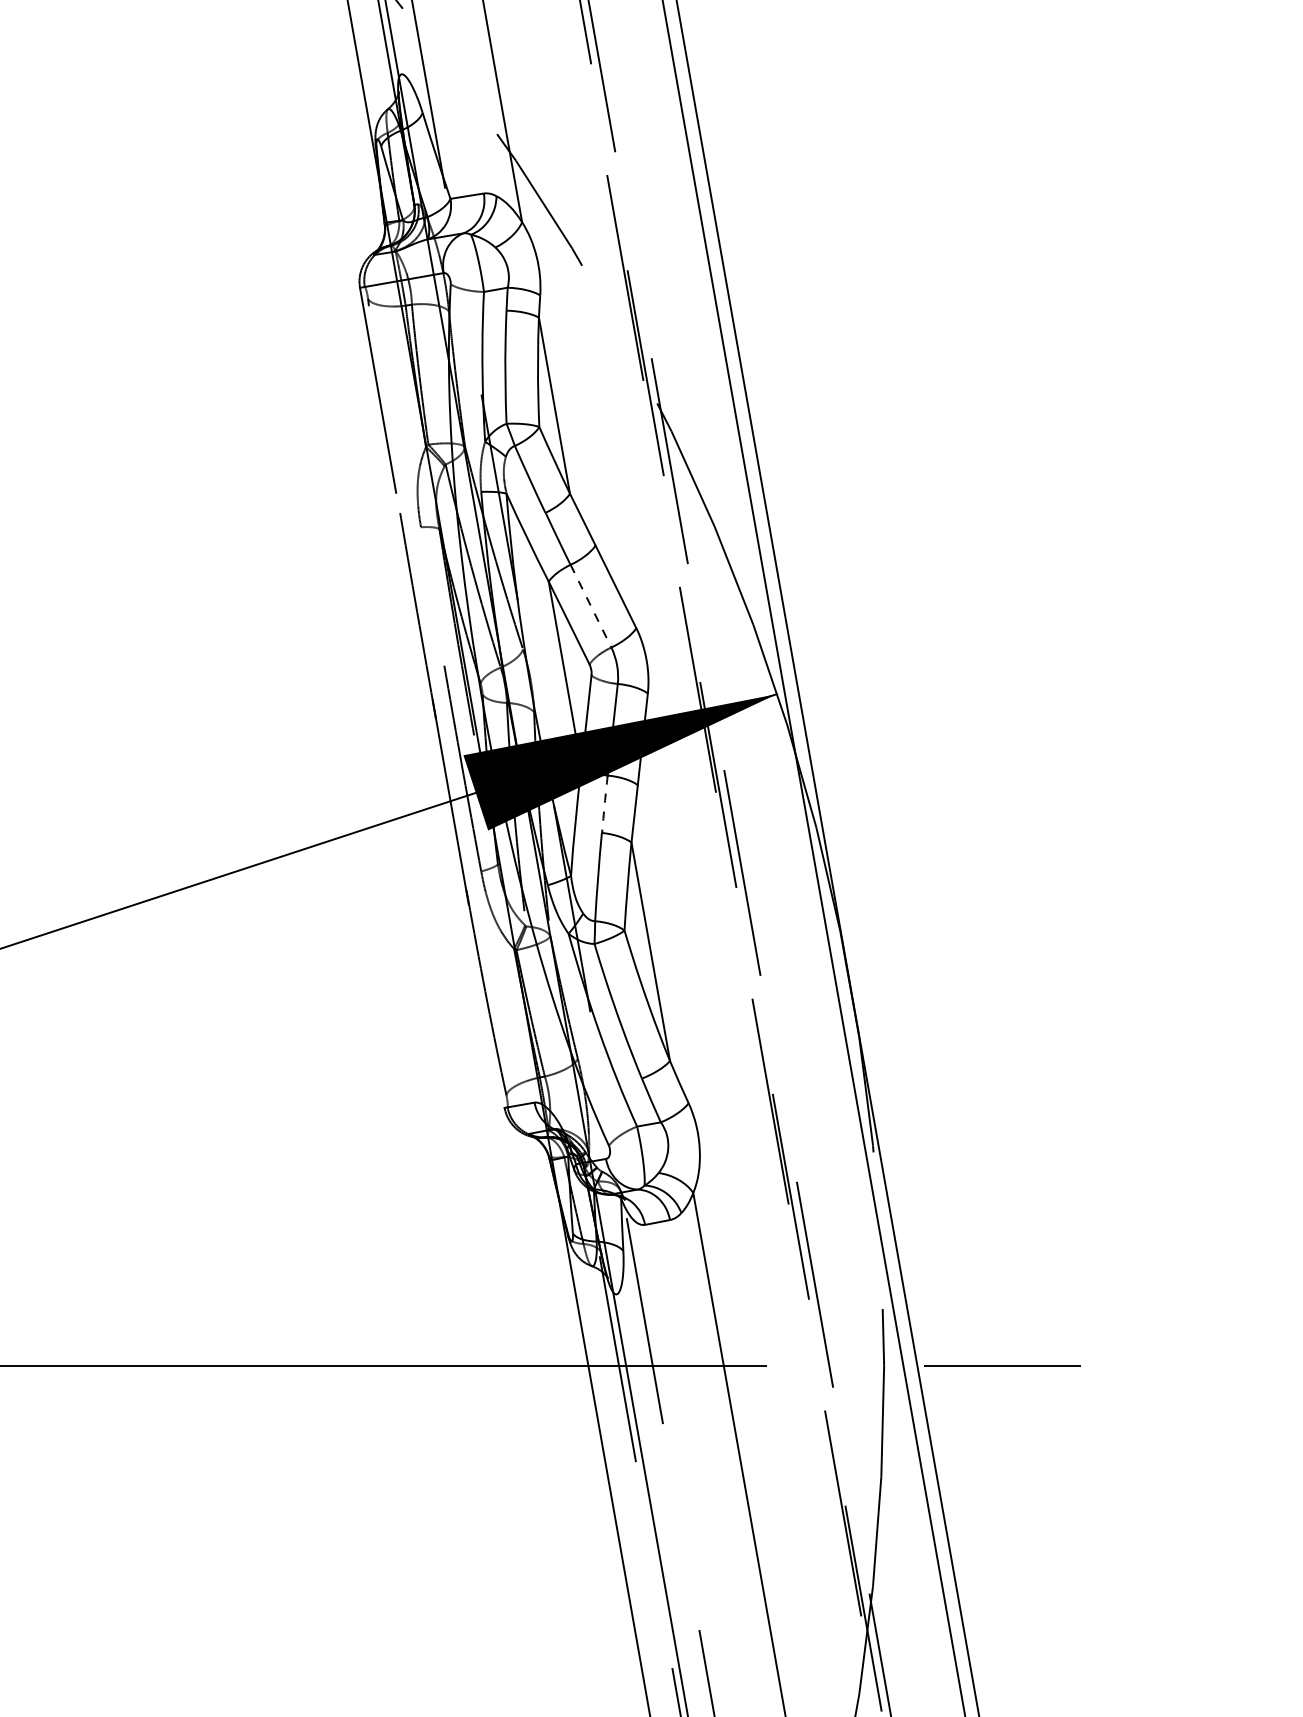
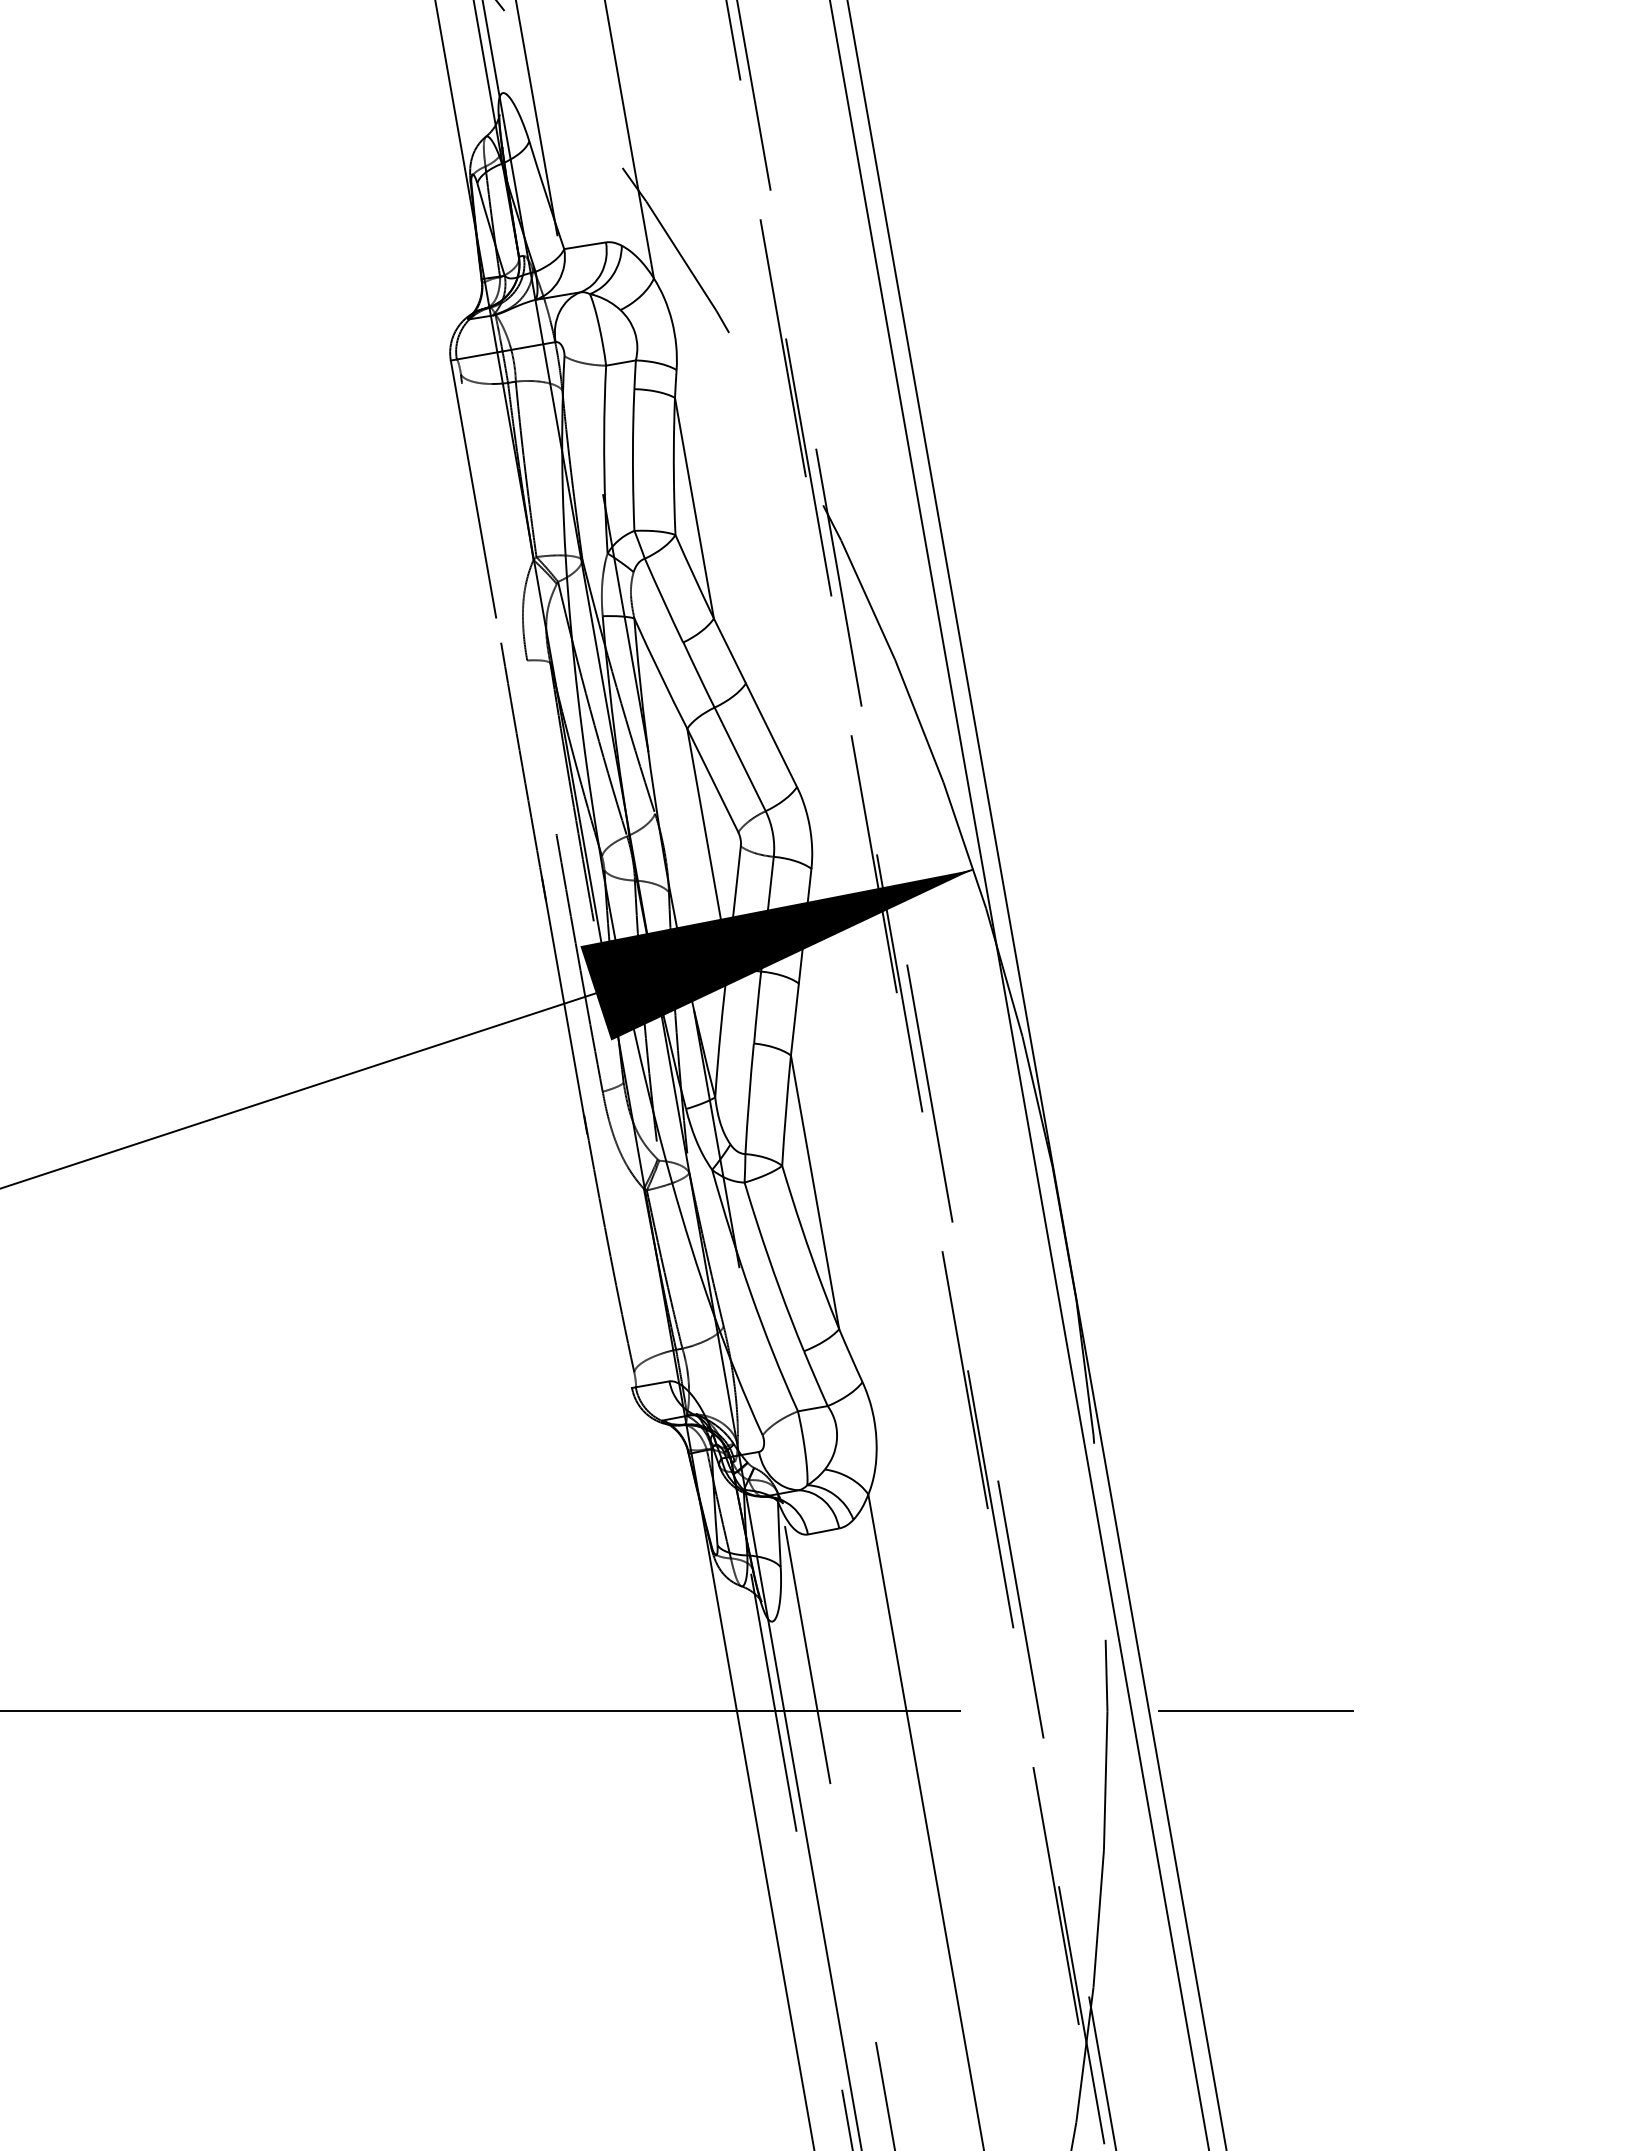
line: (591, 606) -> (740, 759), dashed -> solid
arc: (604, 804) -> (757, 1007), dashed -> solid

